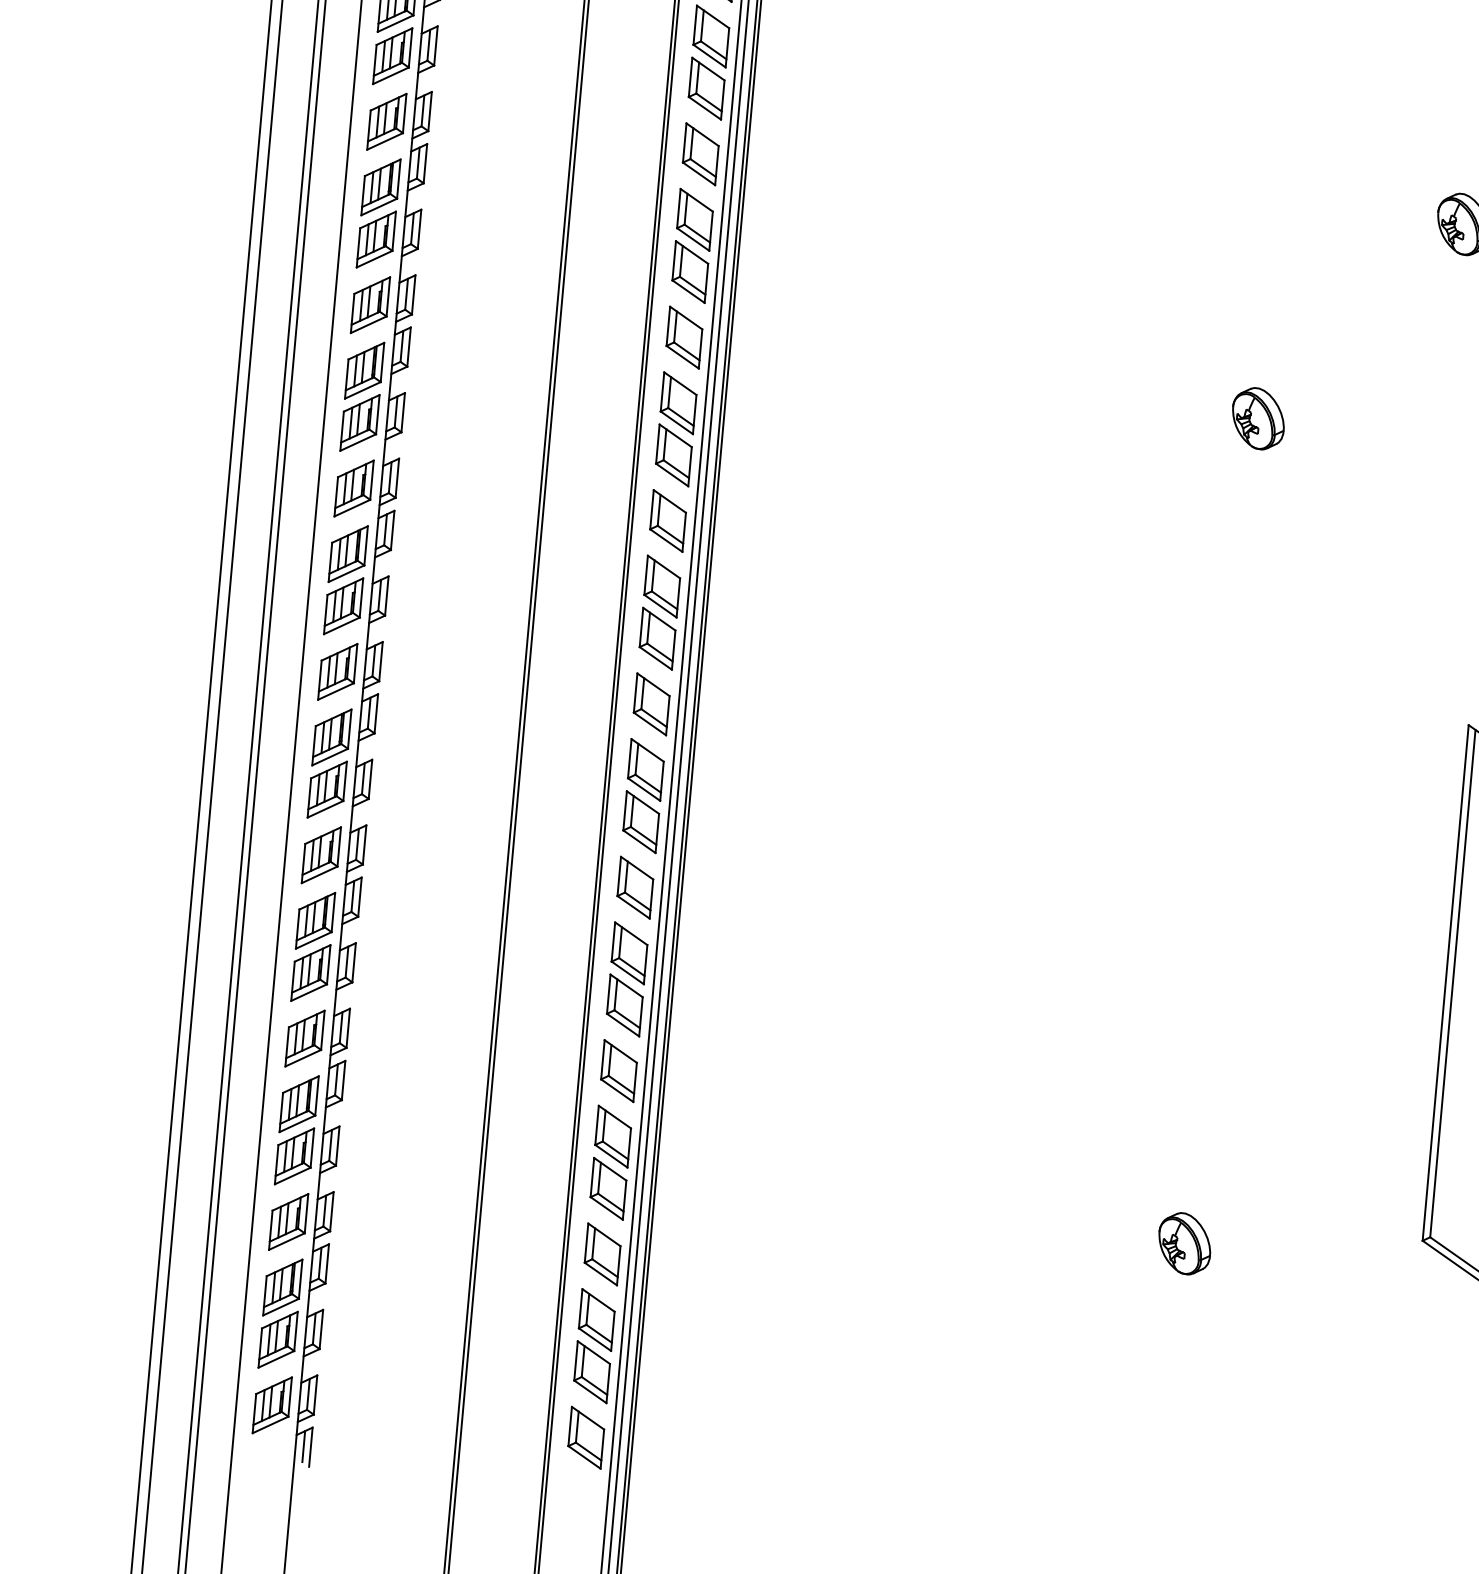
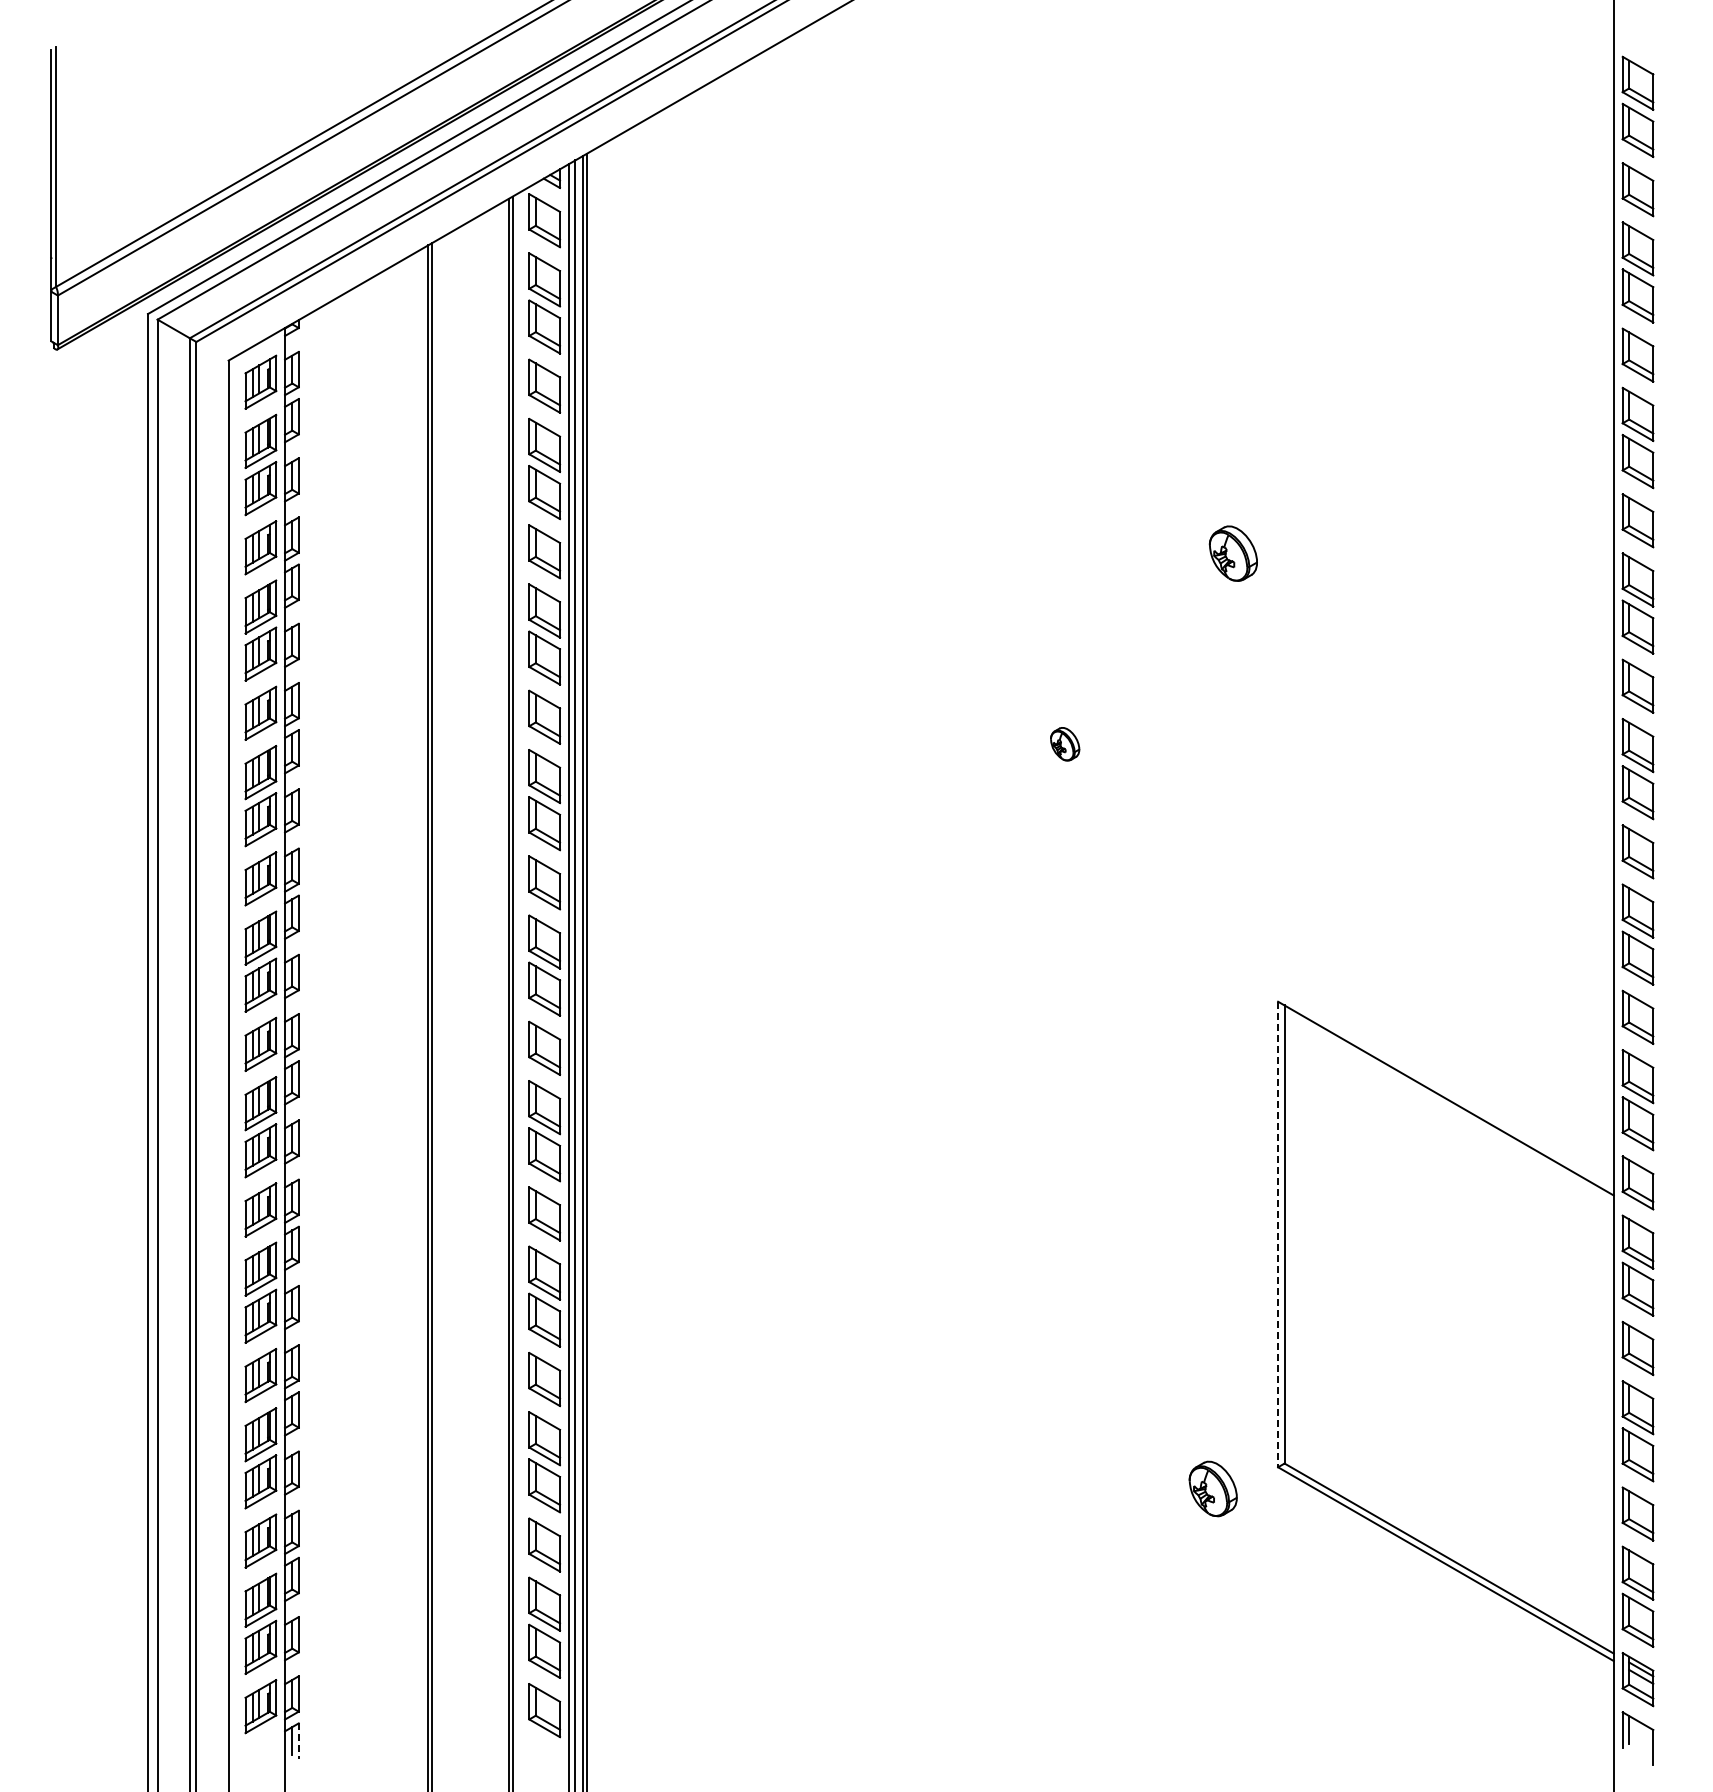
part: (1257, 419) -> (1064, 744), size x0.6
line: (1446, 983) -> (1278, 1234), solid -> dashed
part: (1183, 1243) -> (1212, 1488), moved
line: (310, 1447) -> (298, 1741), solid -> dashed

